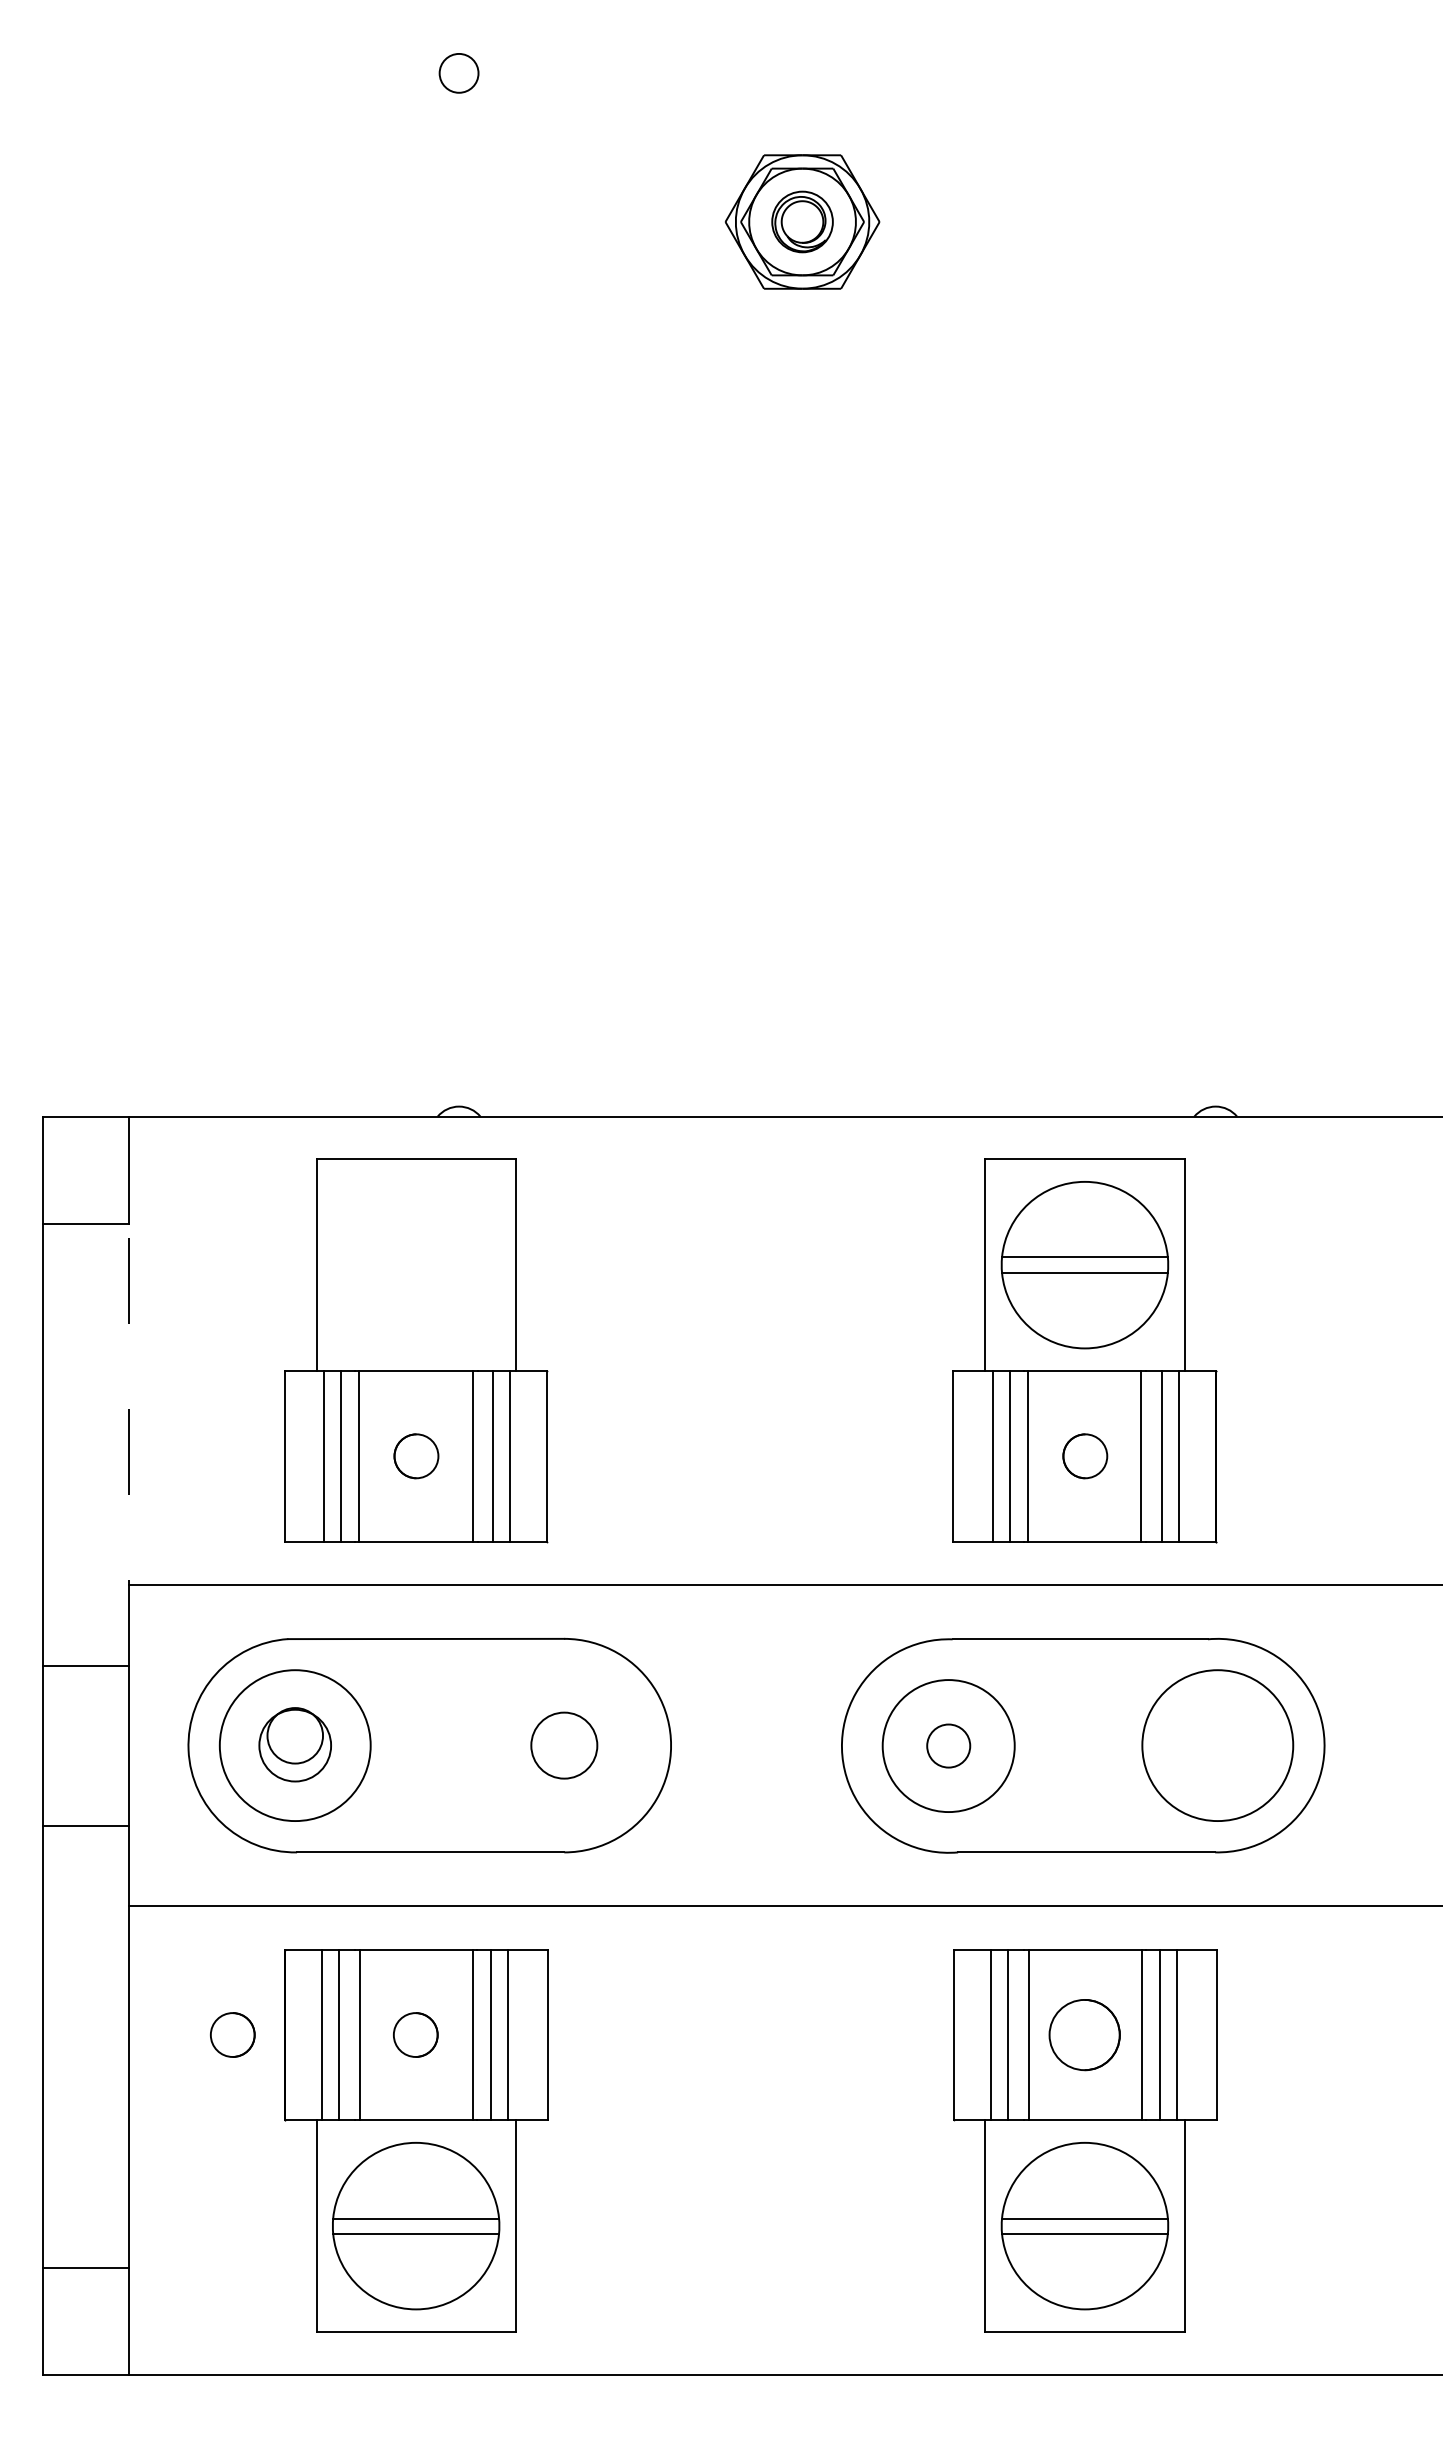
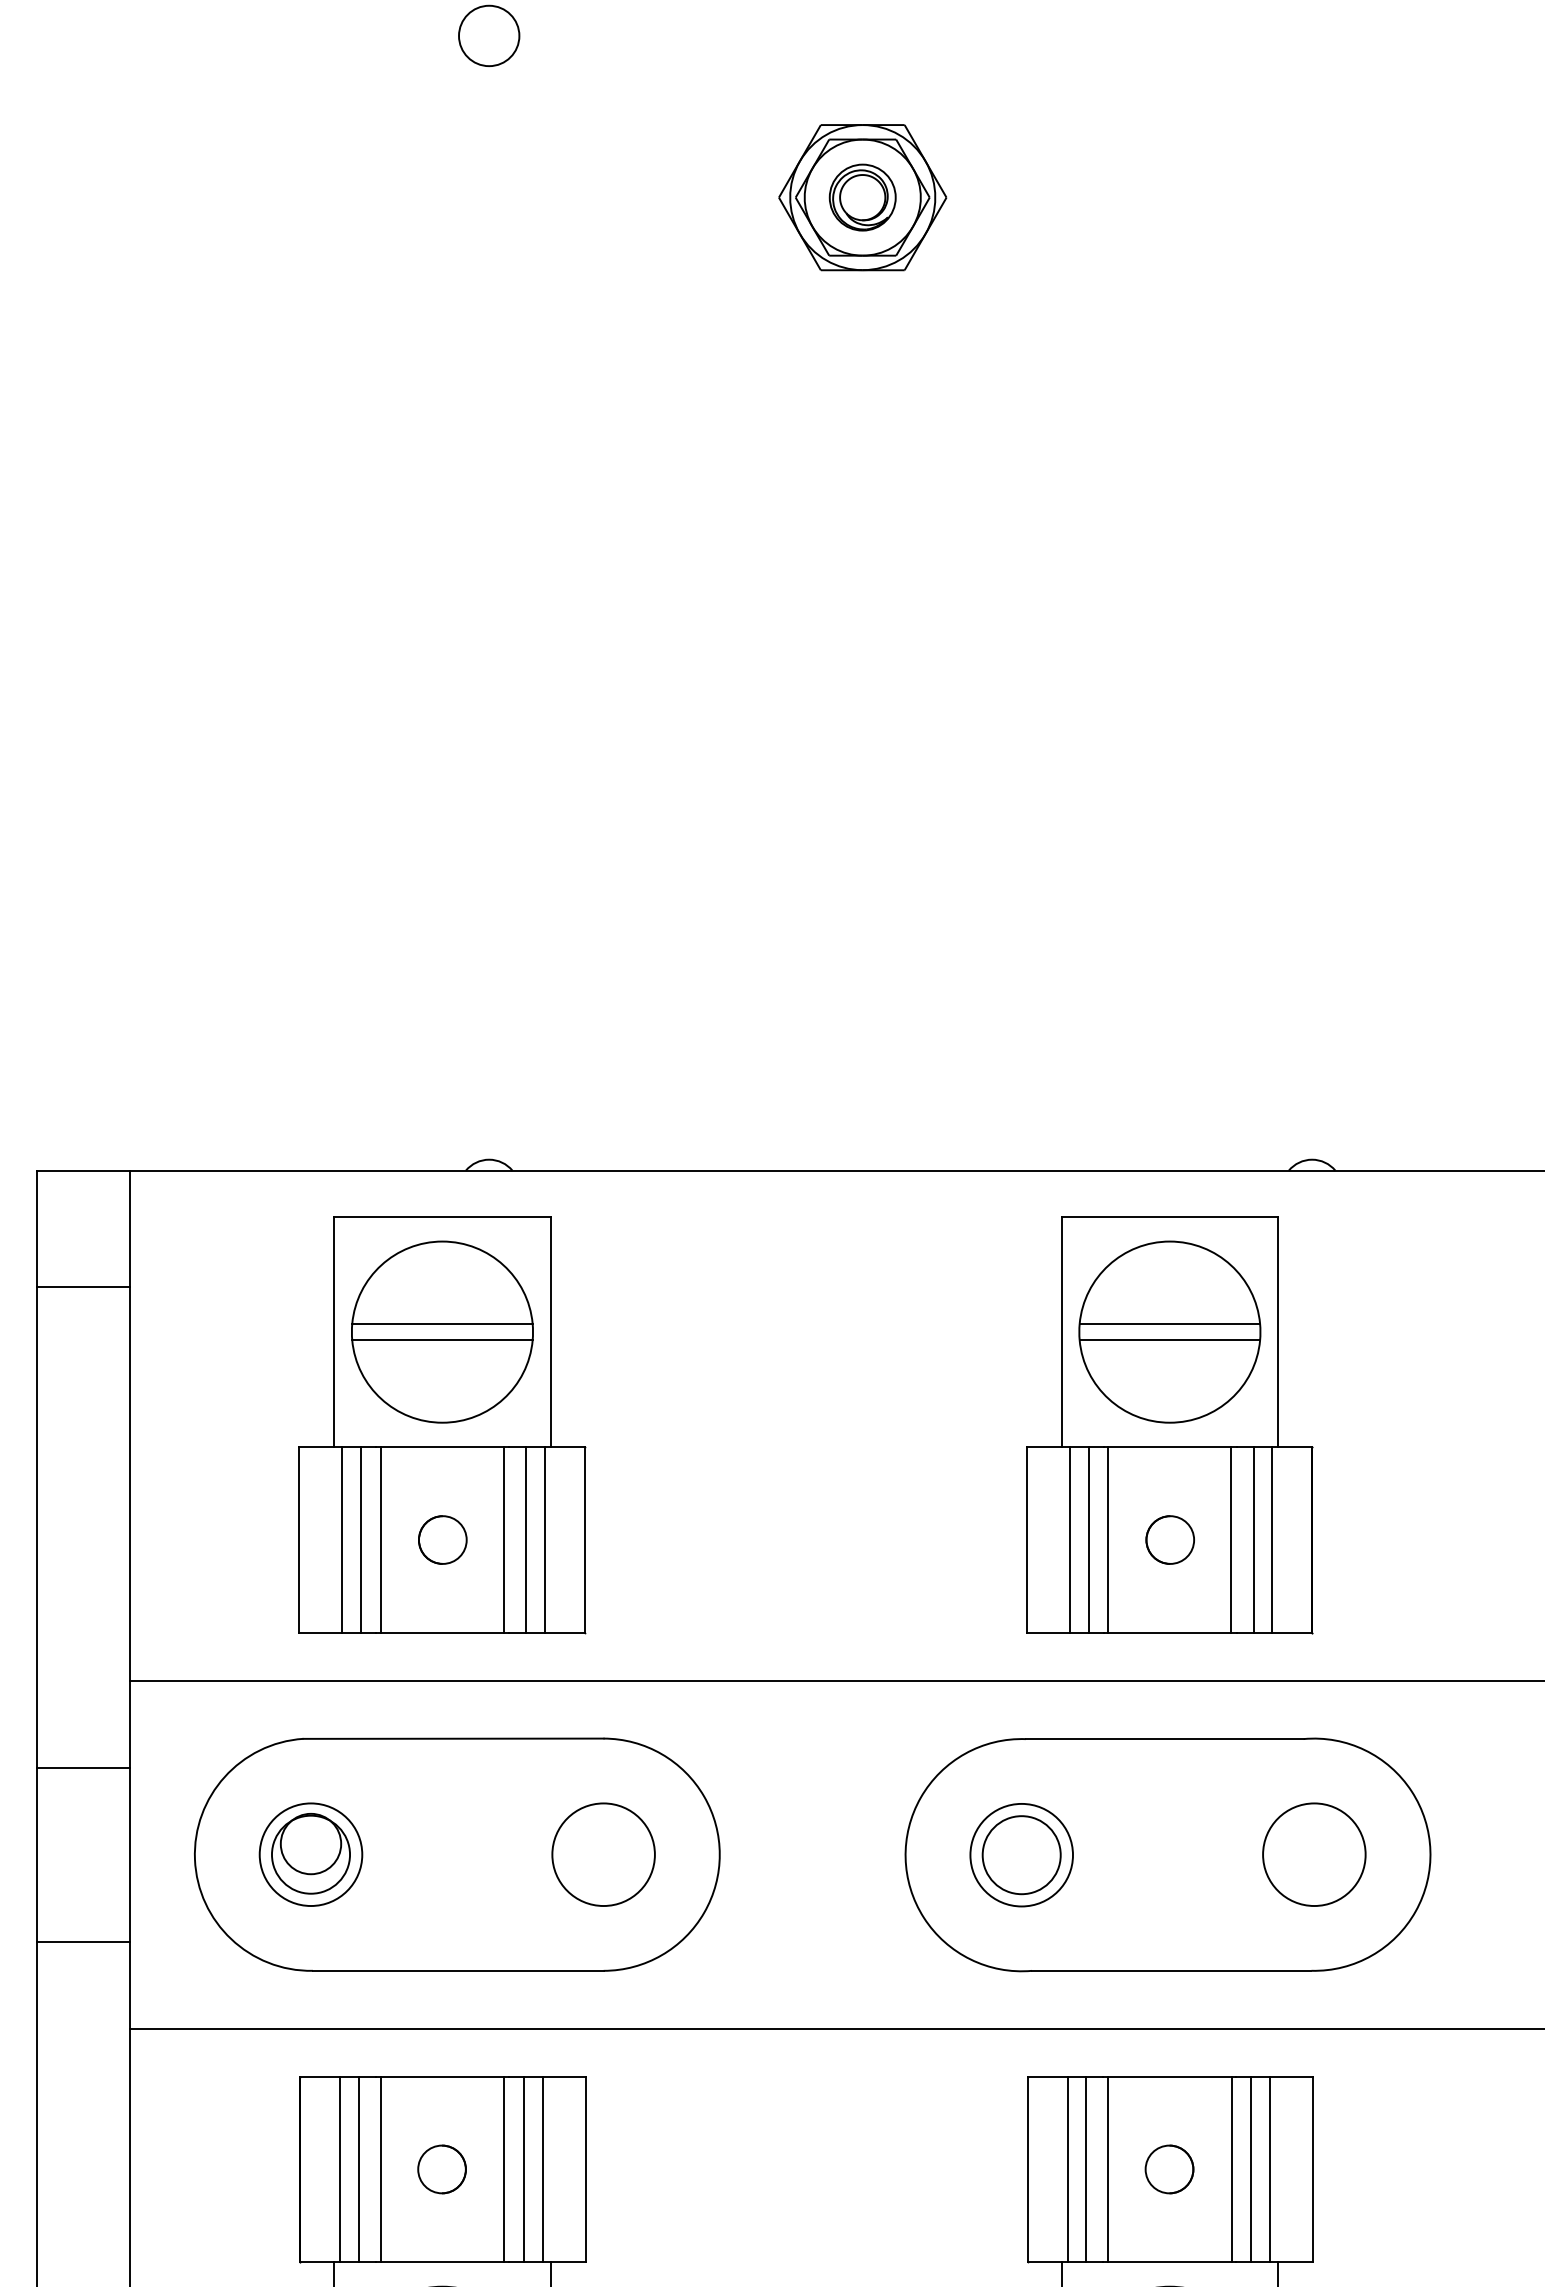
circle: (458, 73) -> (488, 36), size x1.43
part: (416, 1265) -> (442, 1332), added
line: (129, 1444) -> (130, 1527), dashed -> solid
circle: (295, 1745) -> (311, 1854), size x0.62
circle: (564, 1745) -> (603, 1854), size x1.43
circle: (948, 1745) -> (1021, 1854), size x0.71
circle: (948, 1745) -> (1021, 1854), size x1.67
circle: (1217, 1745) -> (1314, 1854), size x0.62
part: (232, 2034) -> (242, 2168), removed
part: (1084, 2034) -> (1169, 2168), size x0.62

